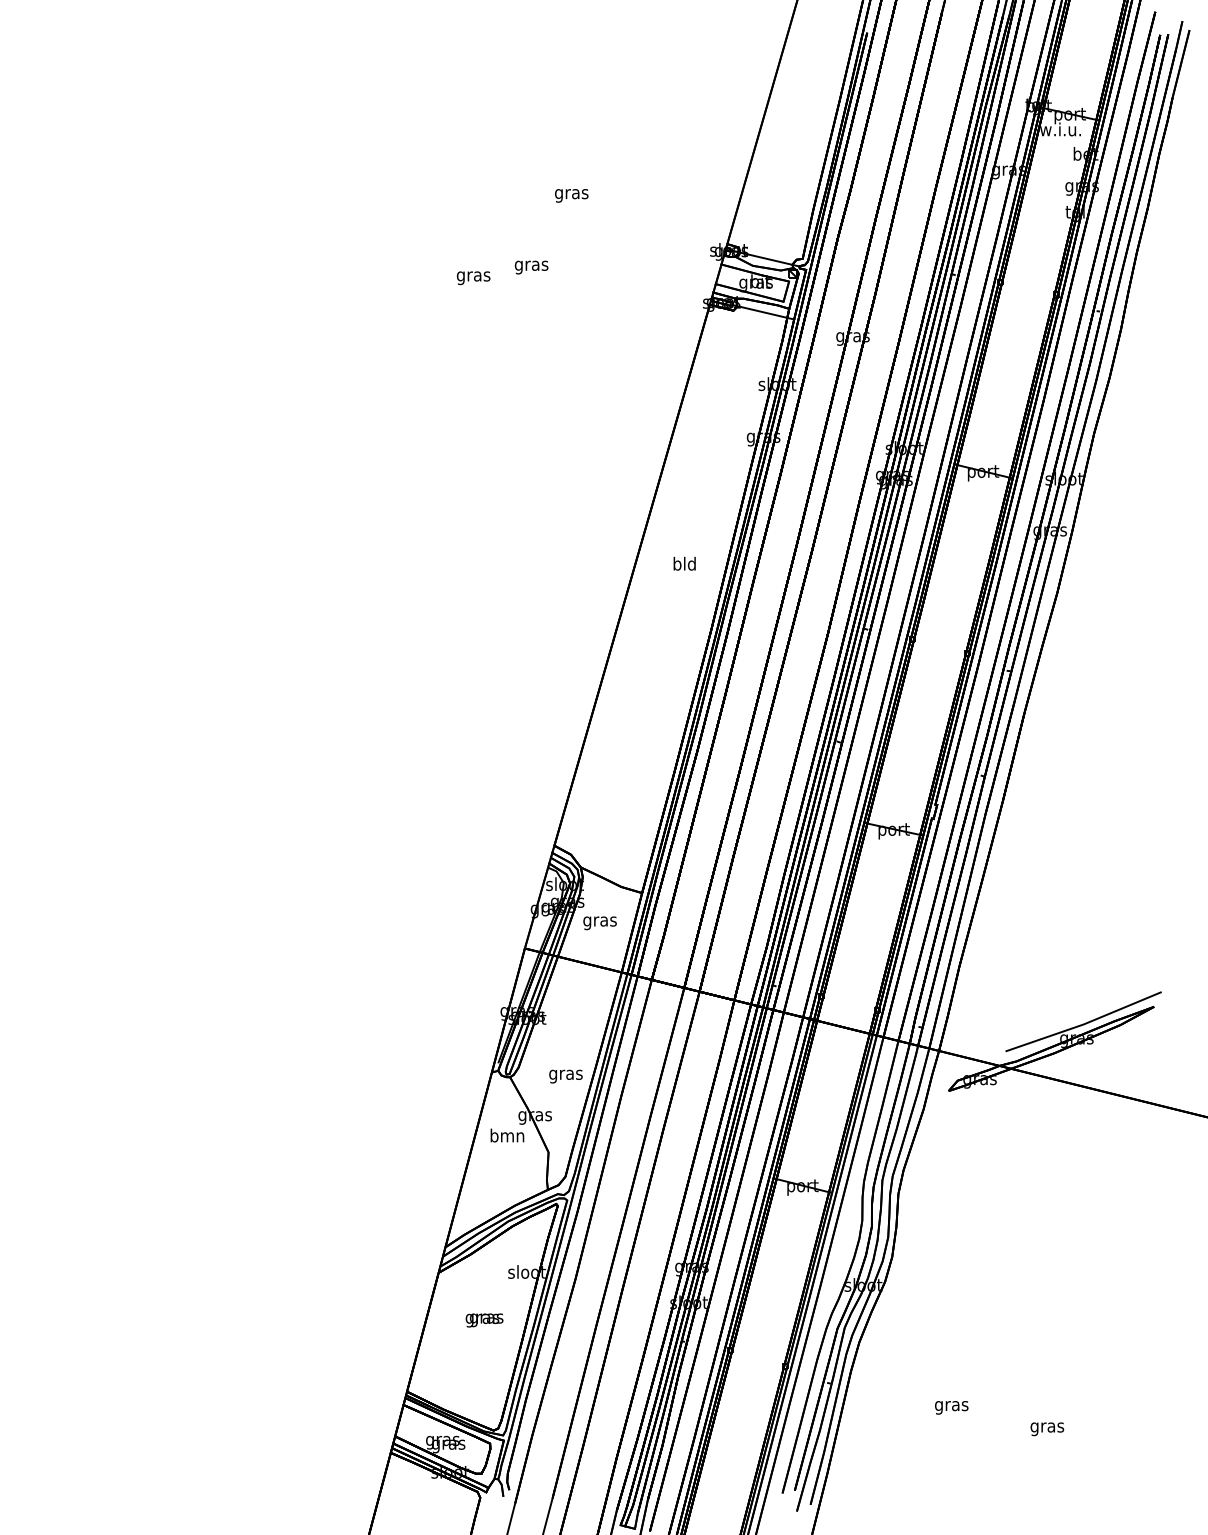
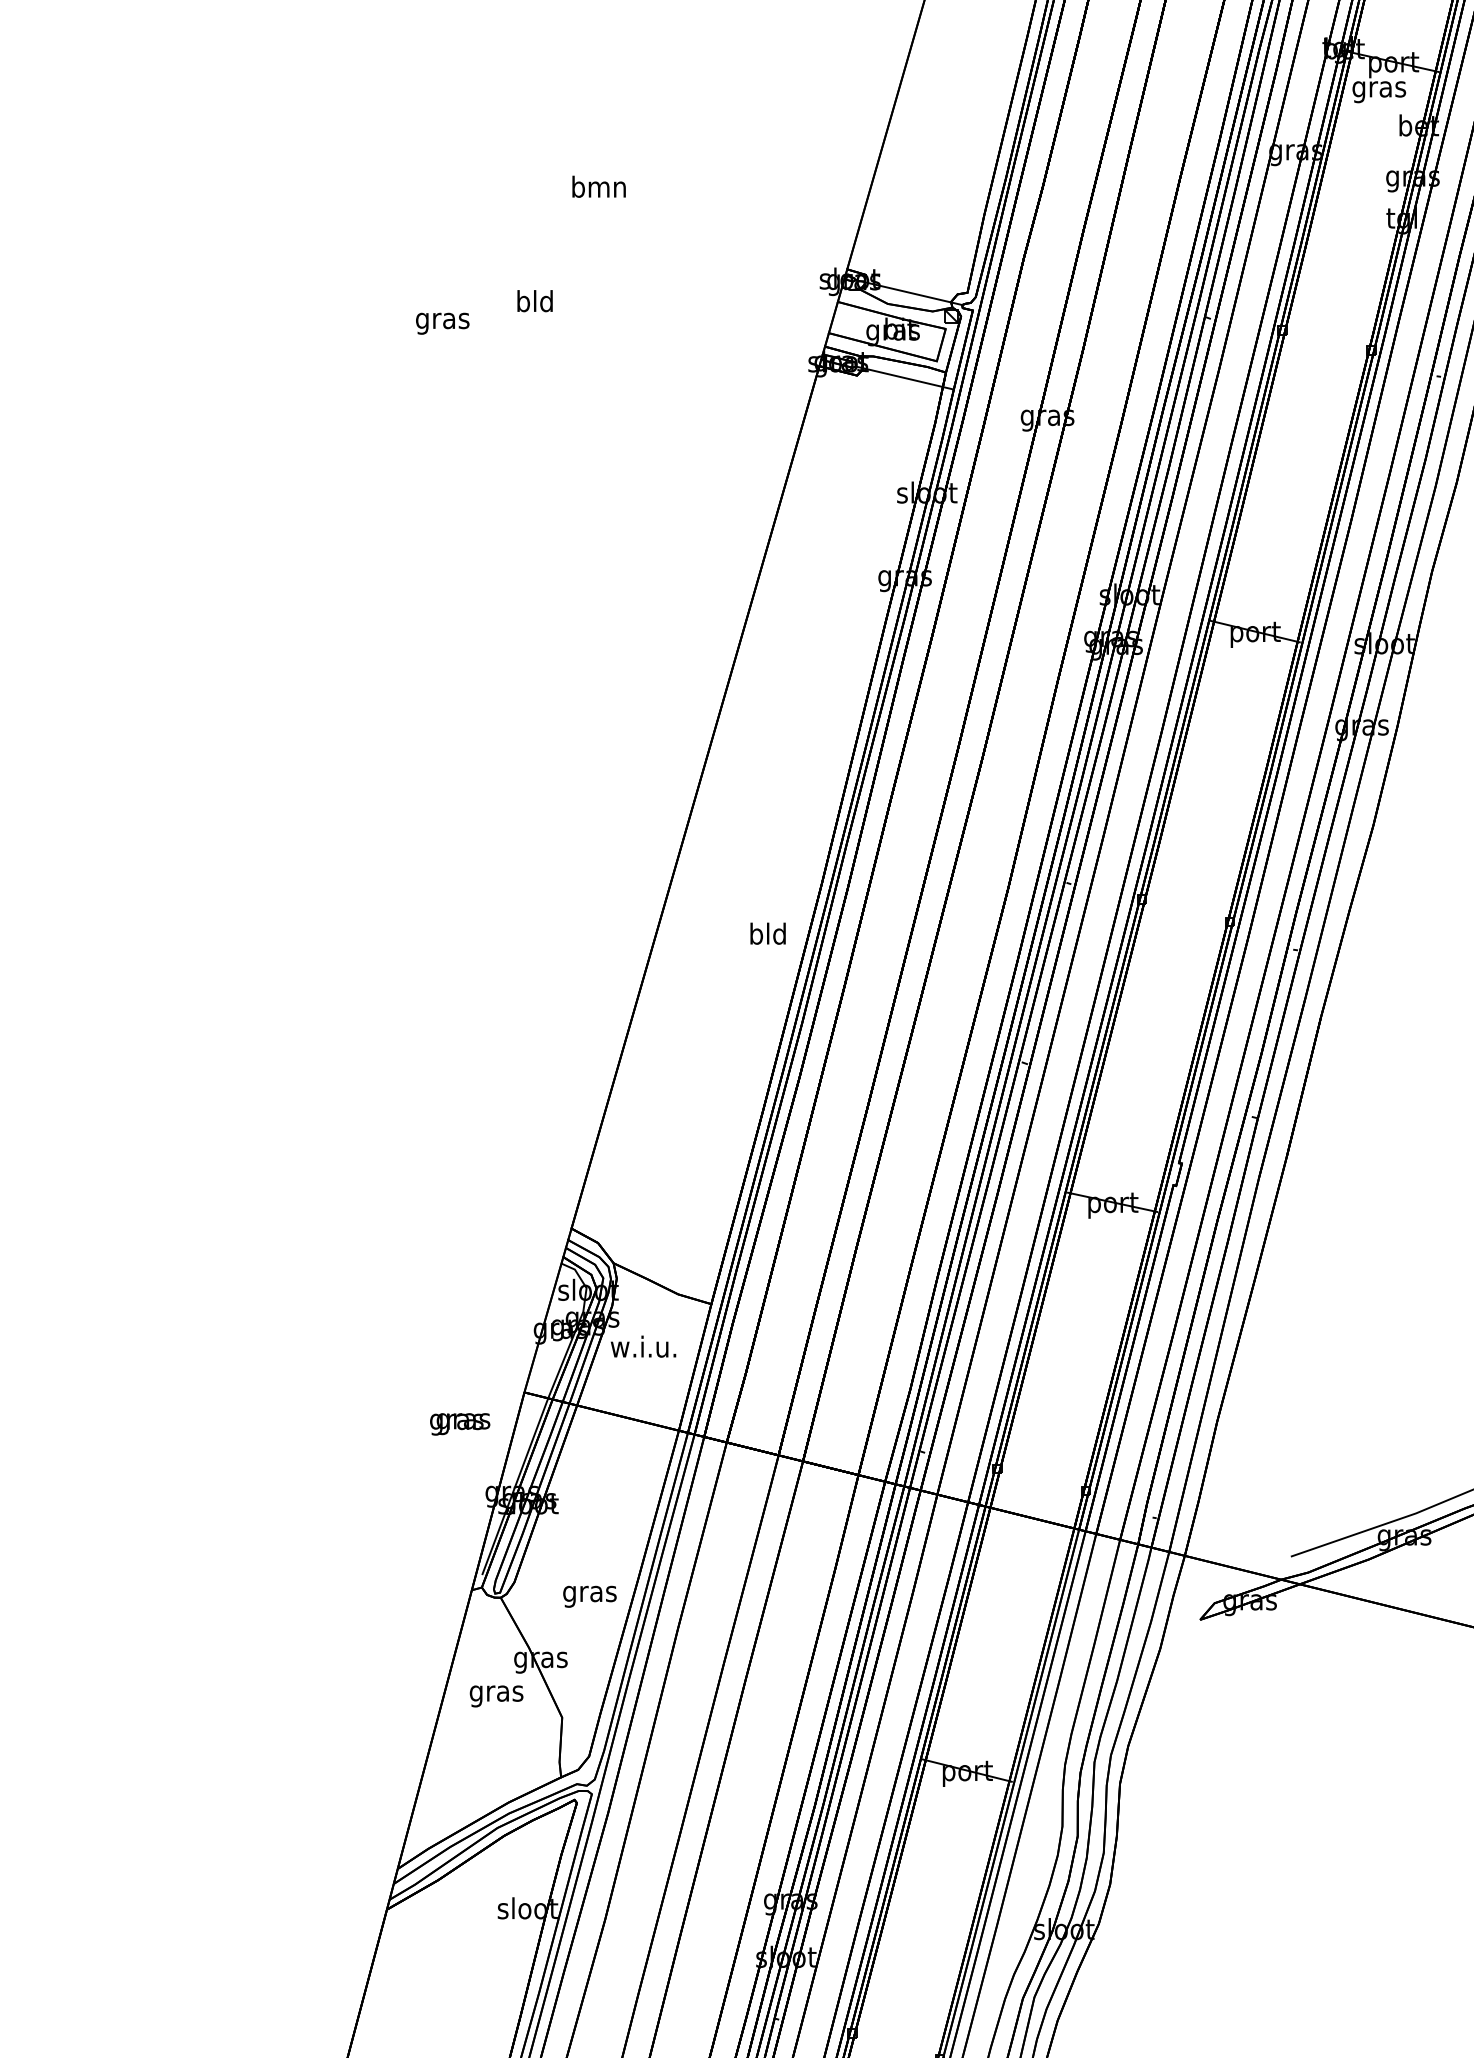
text: (1060, 130) -> (1378, 88), w.i.u. -> gras
text: (571, 193) -> (598, 188), gras -> bmn
text: (531, 265) -> (534, 303), gras -> bld
text: (684, 563) -> (767, 933), moved
text: (599, 921) -> (643, 1349), gras -> w.i.u.
text: (507, 1136) -> (496, 1692), bmn -> gras
text: (484, 1320) -> (460, 1424), moved

